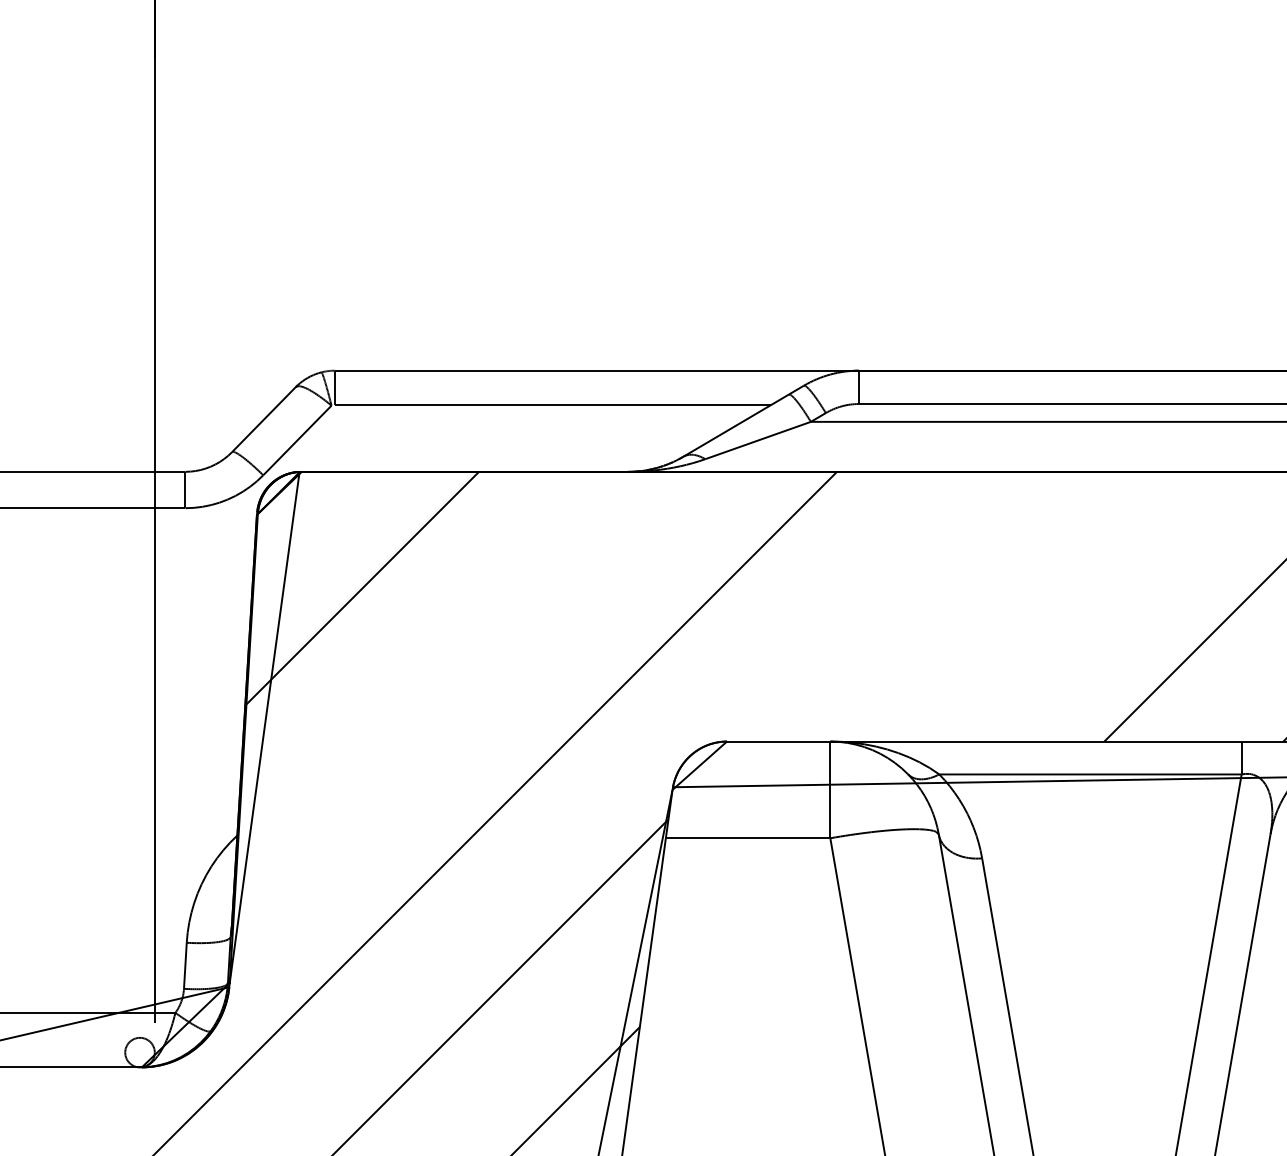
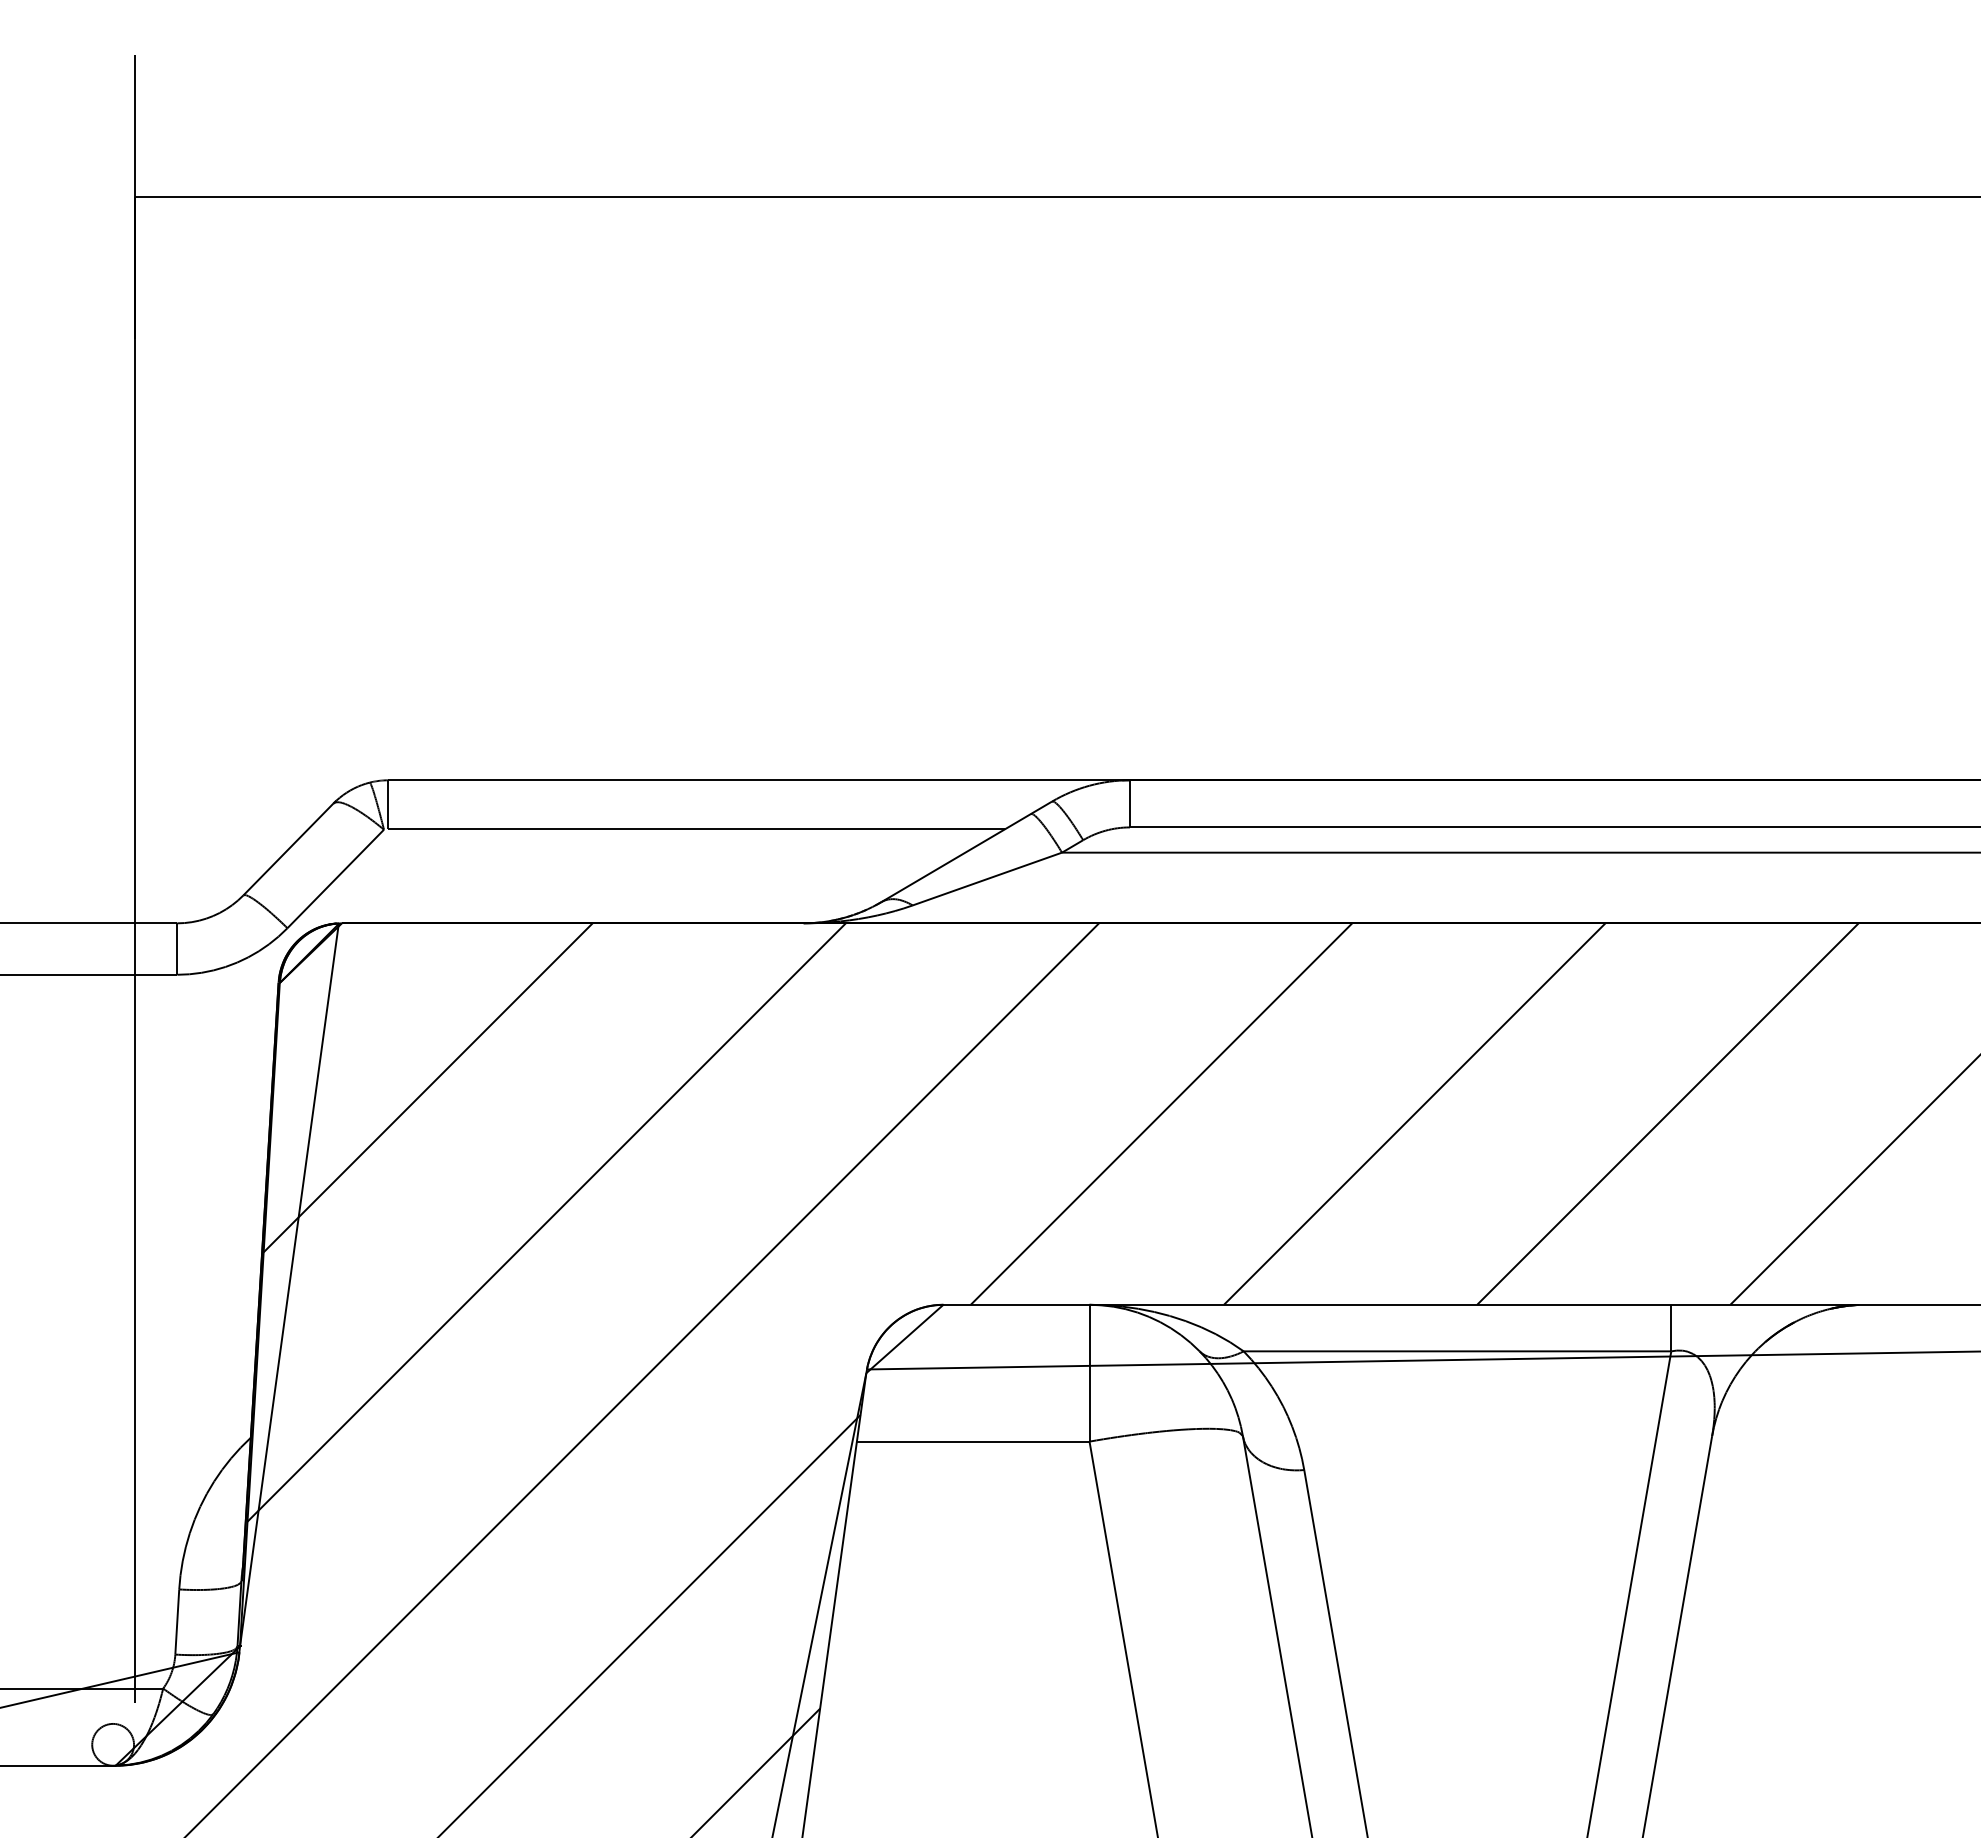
line: (881, 606) -> (1161, 1113), added
line: (1060, 606) -> (1414, 1113), added
line: (446, 683) -> (546, 1222), added

